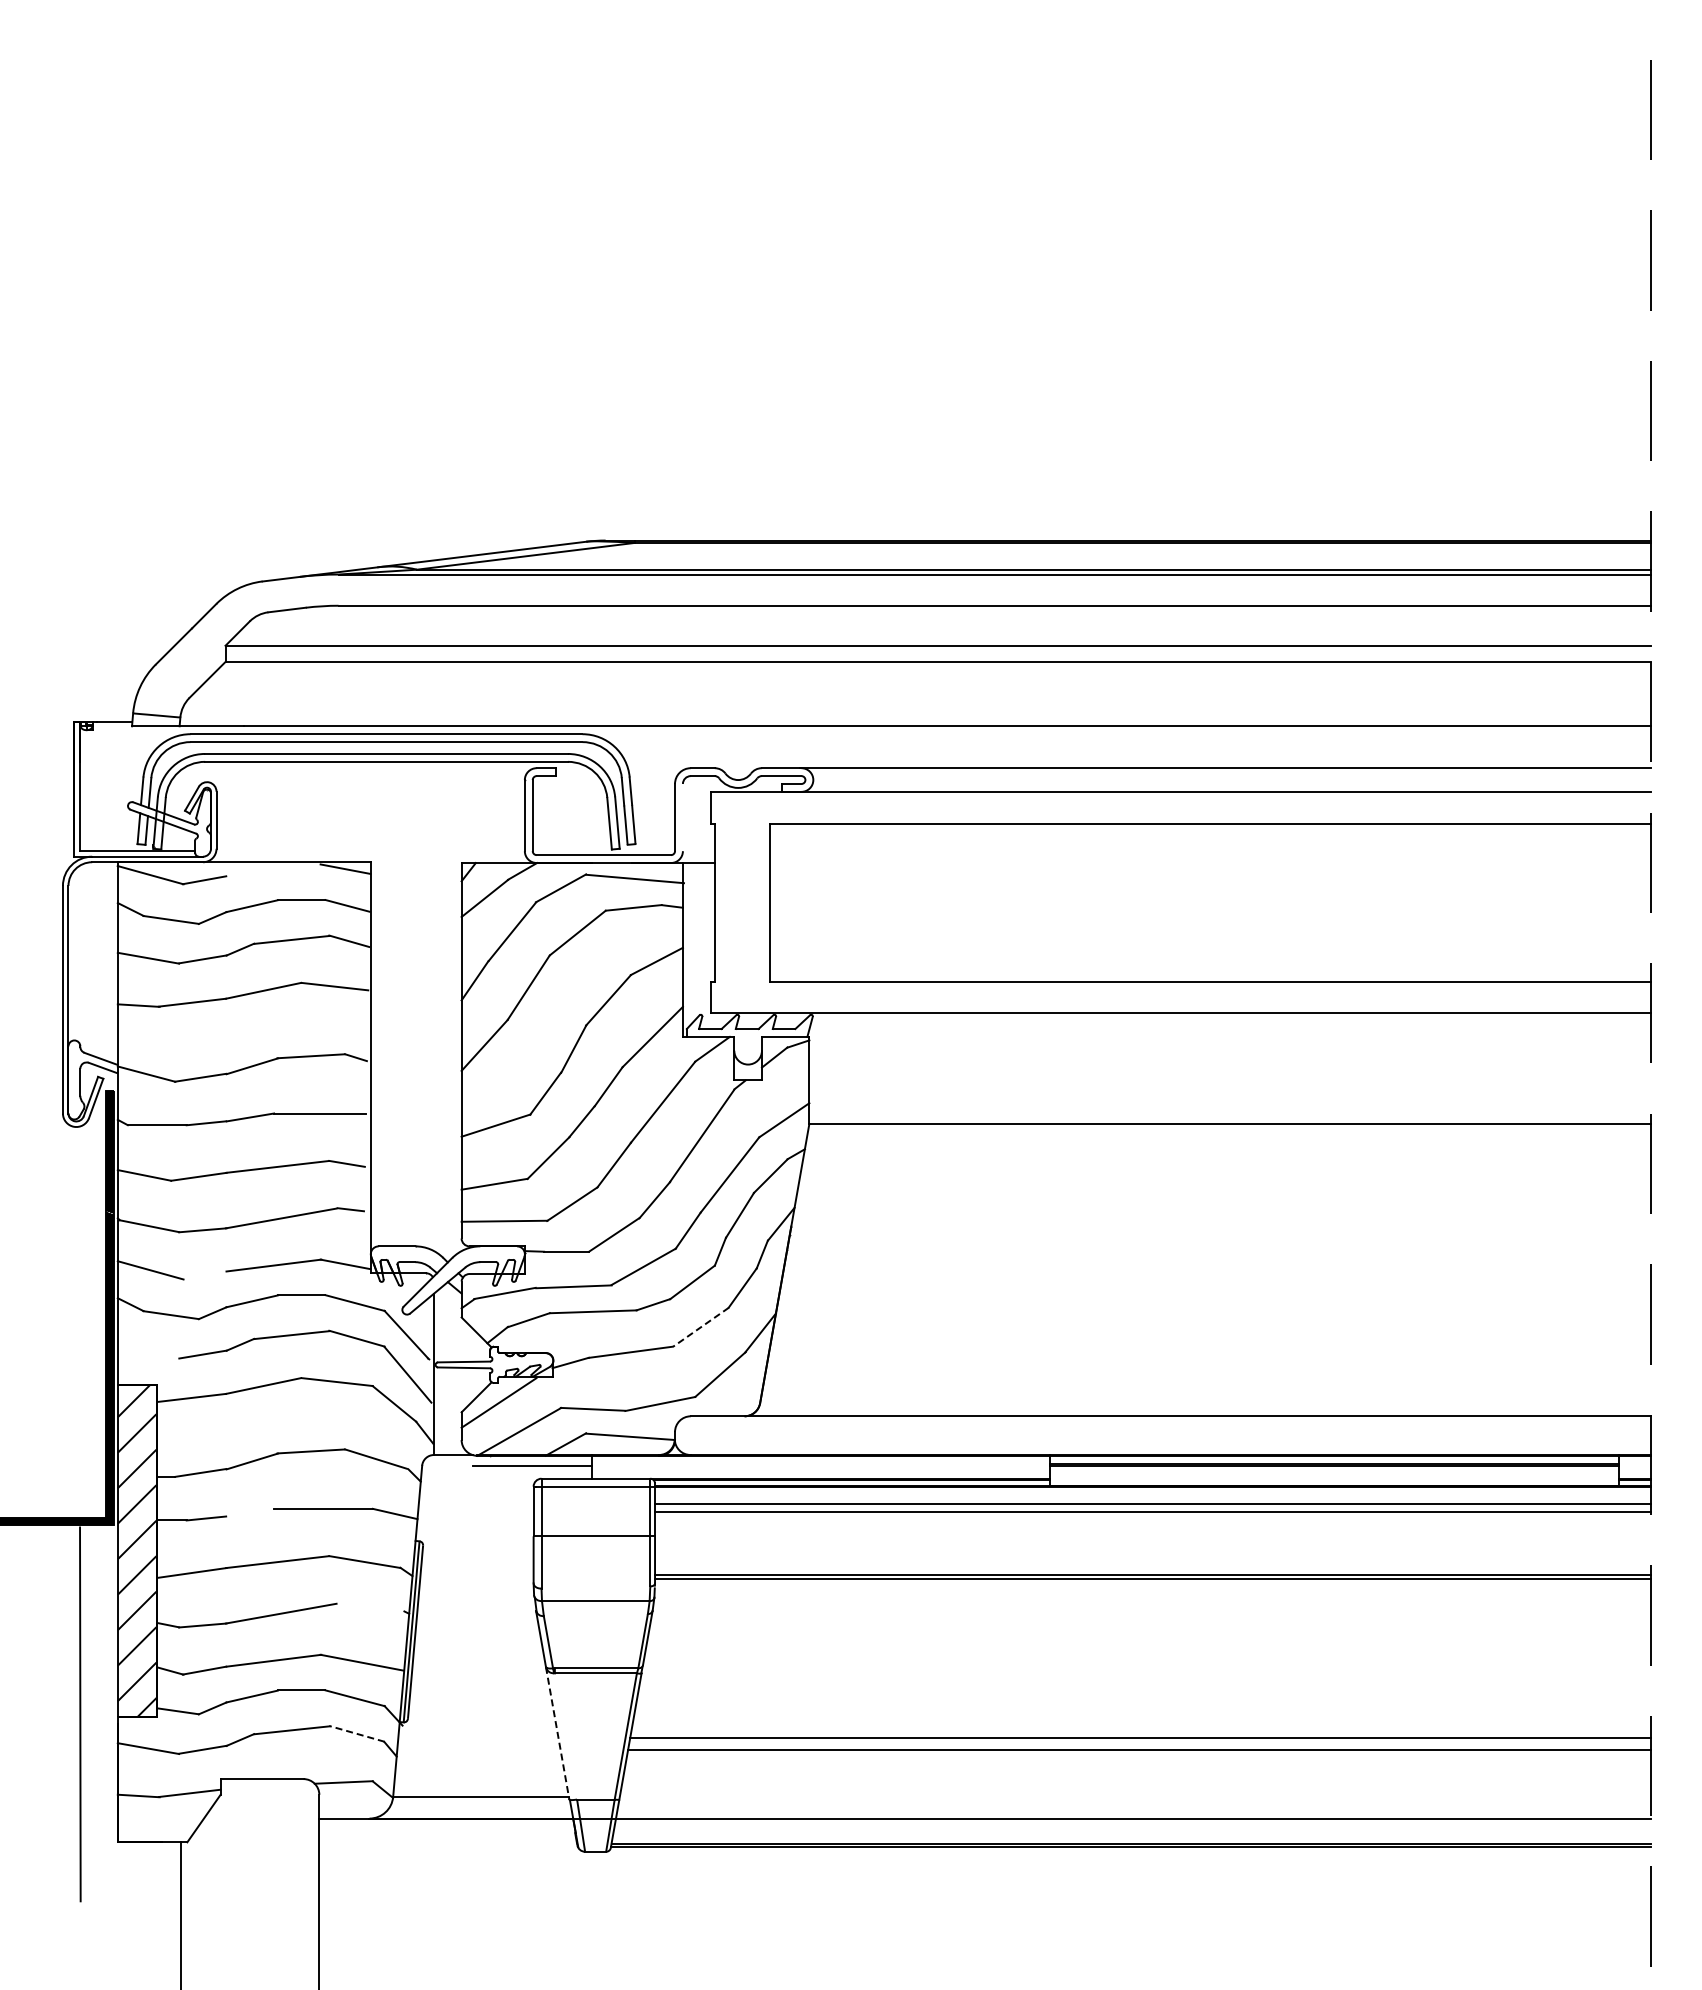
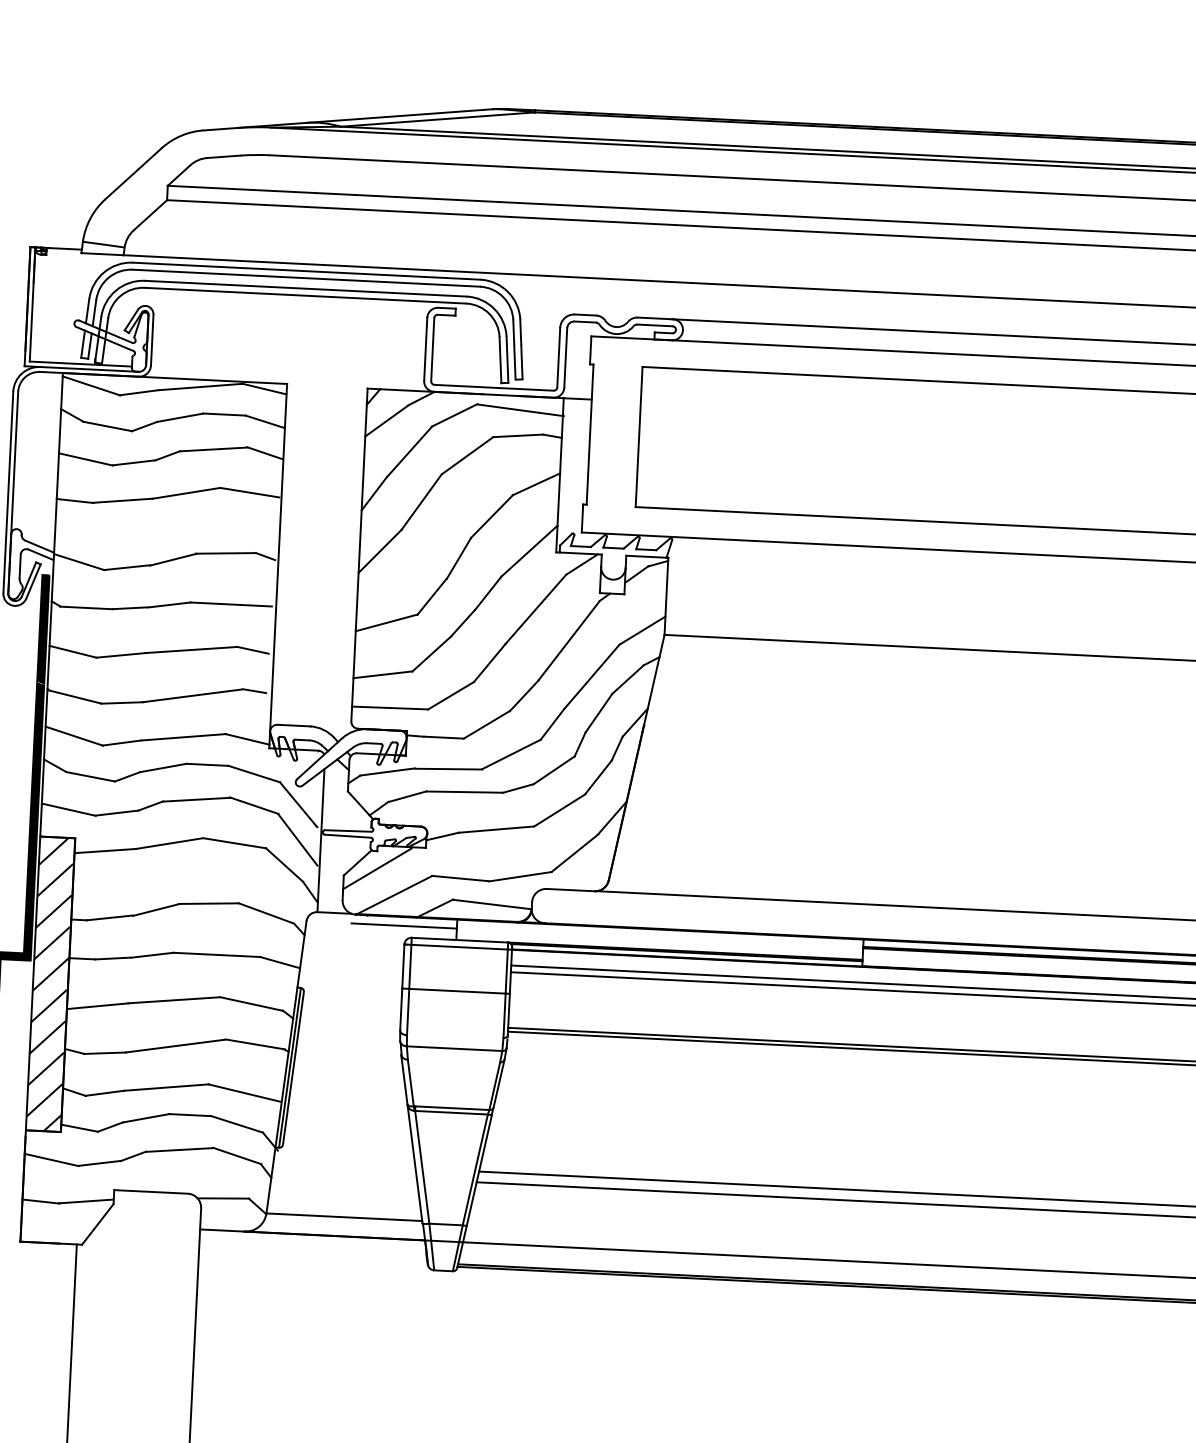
line: (682, 817) -> (565, 357), added
line: (273, 870) -> (200, 387), added
line: (204, 1275) -> (121, 743), added
line: (700, 1327) -> (559, 810), dashed -> solid
line: (148, 1353) -> (68, 809), added
line: (250, 1512) -> (152, 955), added
line: (370, 1607) -> (254, 1044), added
line: (356, 1733) -> (236, 1155), dashed -> solid
line: (557, 1733) -> (414, 1164), dashed -> solid
line: (565, 1736) -> (421, 1167), added

